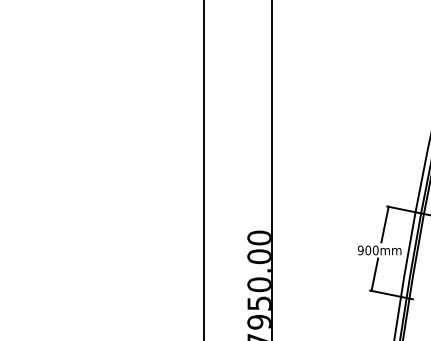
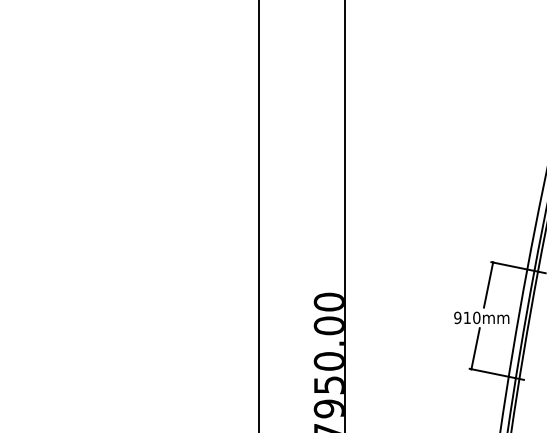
text: (368, 250) -> (467, 317), 900mm -> 910mm

